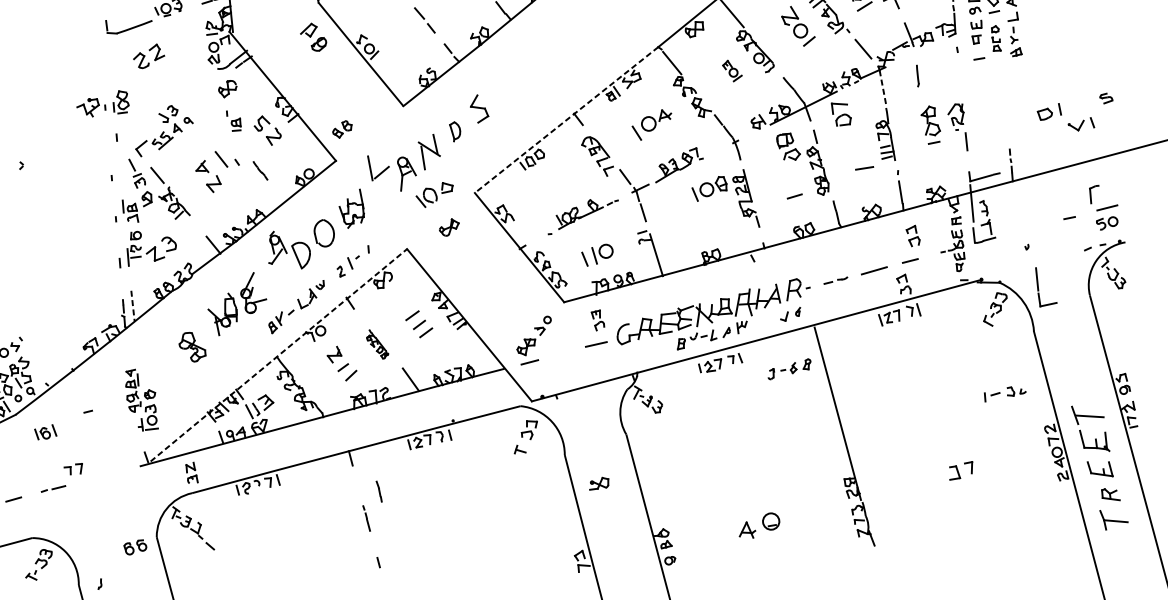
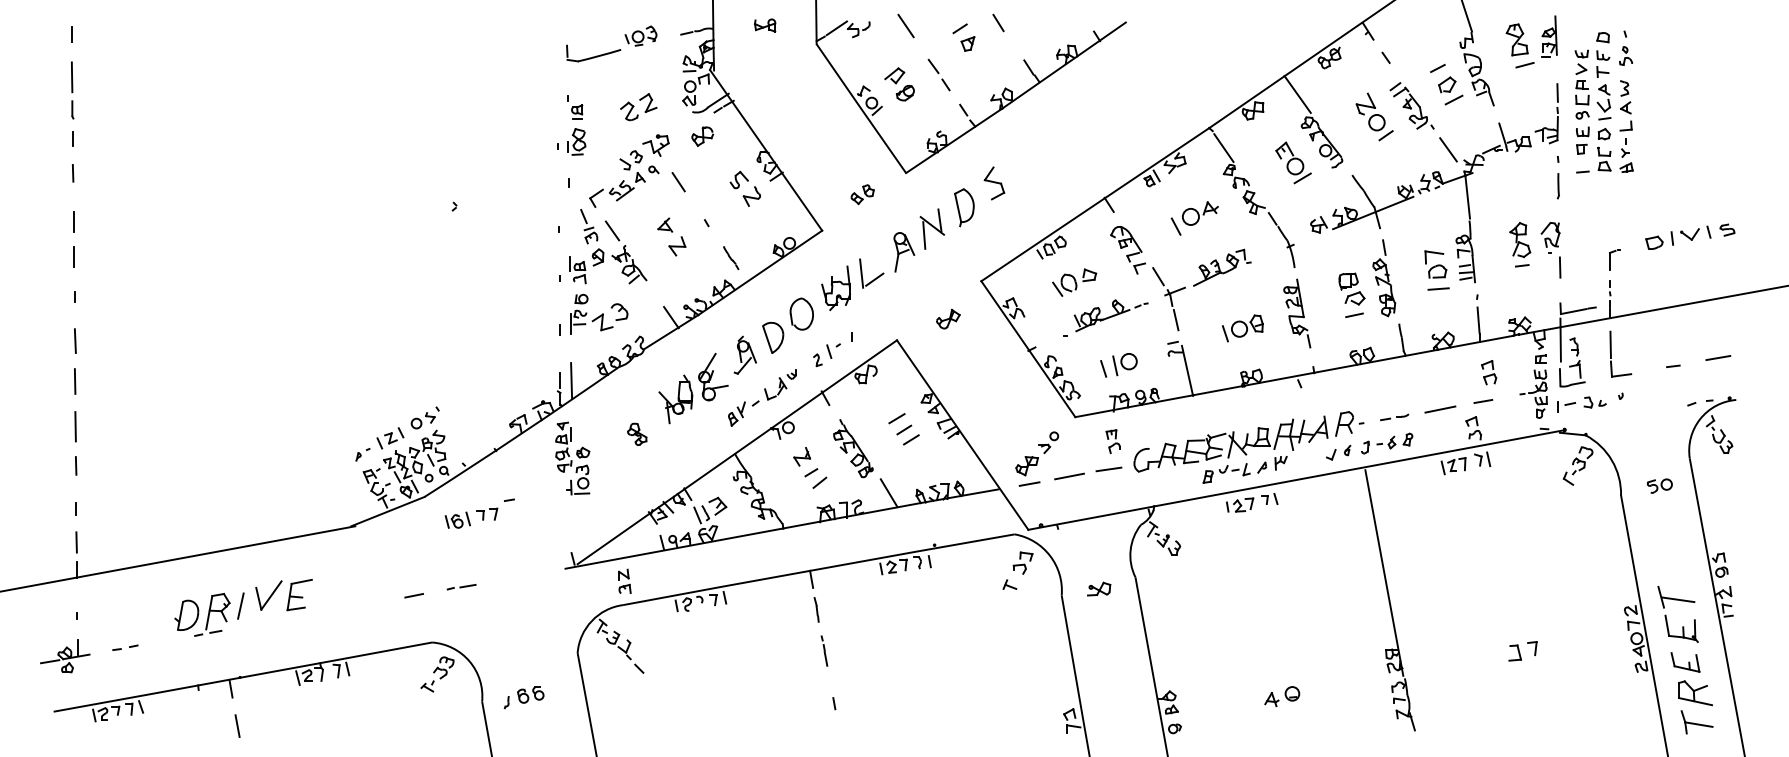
part: (313, 37) -> (899, 84), moved
part: (996, 38) -> (1604, 149), size x1.43
part: (148, 56) -> (638, 107), moved
part: (732, 70) -> (1293, 162), size x1.67
line: (917, 76) -> (1557, 186), moved
line: (882, 88) -> (1467, 197), dashed -> solid
part: (87, 107) -> (655, 145), moved
part: (841, 114) -> (1435, 264), moved
line: (565, 119) -> (1094, 204), dashed -> solid
part: (234, 120) -> (575, 107), moved
part: (1081, 123) -> (1695, 232), moved
part: (342, 129) -> (862, 194), moved
part: (455, 131) -> (964, 207), size x1.67
part: (788, 146) -> (1351, 288), moved
line: (221, 159) -> (678, 182), moved
part: (378, 167) -> (871, 273), moved
line: (260, 171) -> (731, 258), moved
part: (709, 188) -> (1242, 328), moved
part: (1094, 193) -> (1614, 259), moved
part: (434, 194) -> (1074, 282), moved
part: (1106, 222) -> (1659, 485), moved
part: (276, 246) -> (744, 354), moved
part: (1038, 286) -> (1611, 353), moved
line: (132, 306) -> (571, 381), dashed -> solid
part: (377, 344) -> (853, 448), size x1.67
part: (192, 346) -> (637, 433), size x0.62
line: (563, 353) -> (1069, 476), added
line: (279, 355) -> (737, 452), dashed -> solid
part: (789, 369) -> (1387, 443), moved
part: (1005, 393) -> (1581, 404), moved
part: (141, 399) -> (572, 458), moved
part: (74, 468) -> (487, 513), moved
part: (599, 483) -> (1099, 588), moved
line: (379, 491) -> (816, 609), moved
part: (1110, 494) -> (1695, 693), size x1.67
part: (759, 525) -> (1282, 696), size x0.71
part: (135, 546) -> (530, 694), moved

